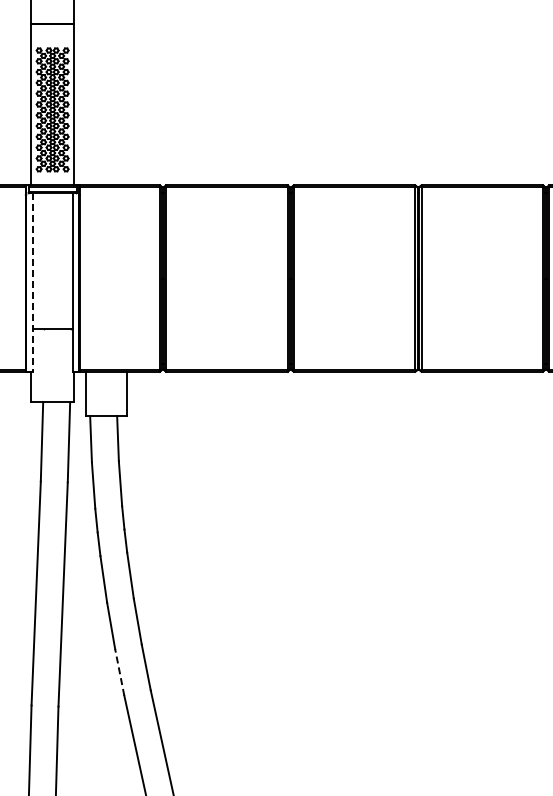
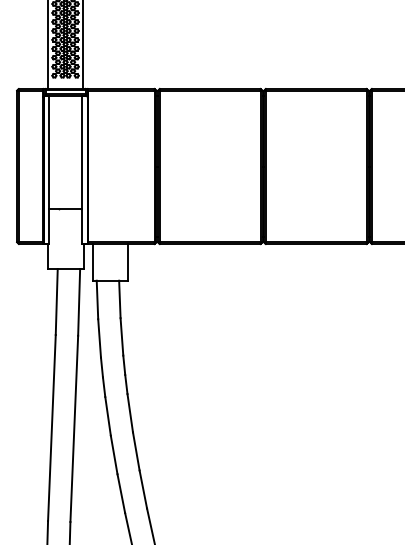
line: (32, 283) -> (48, 170), dashed -> solid
line: (119, 672) -> (121, 493), dashed -> solid

